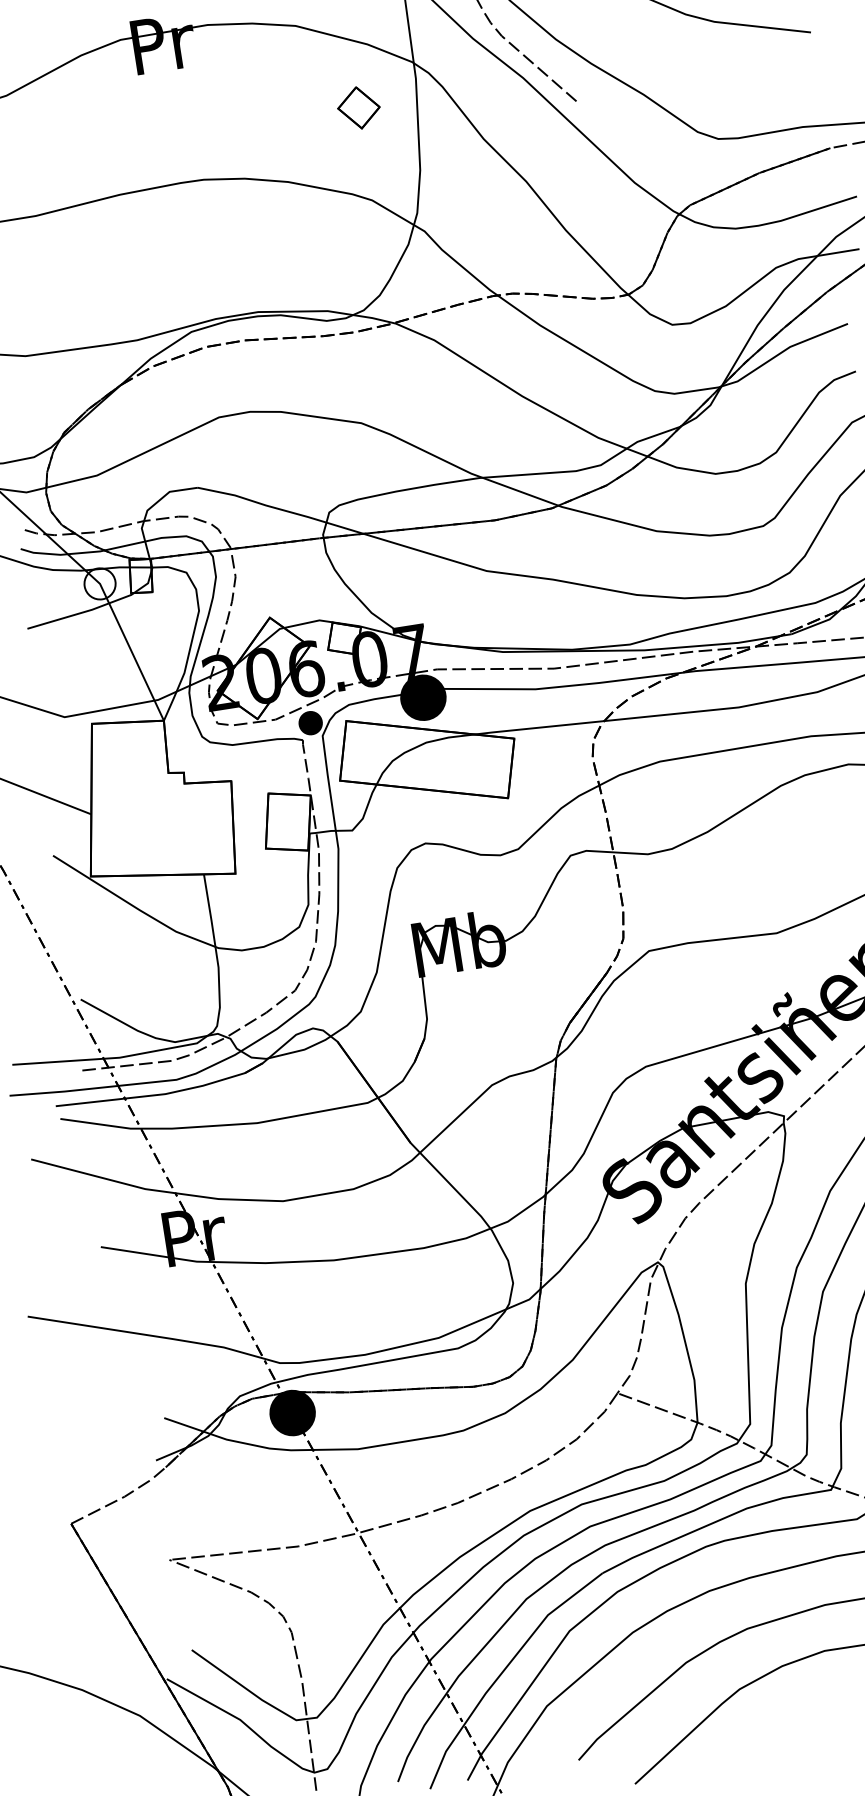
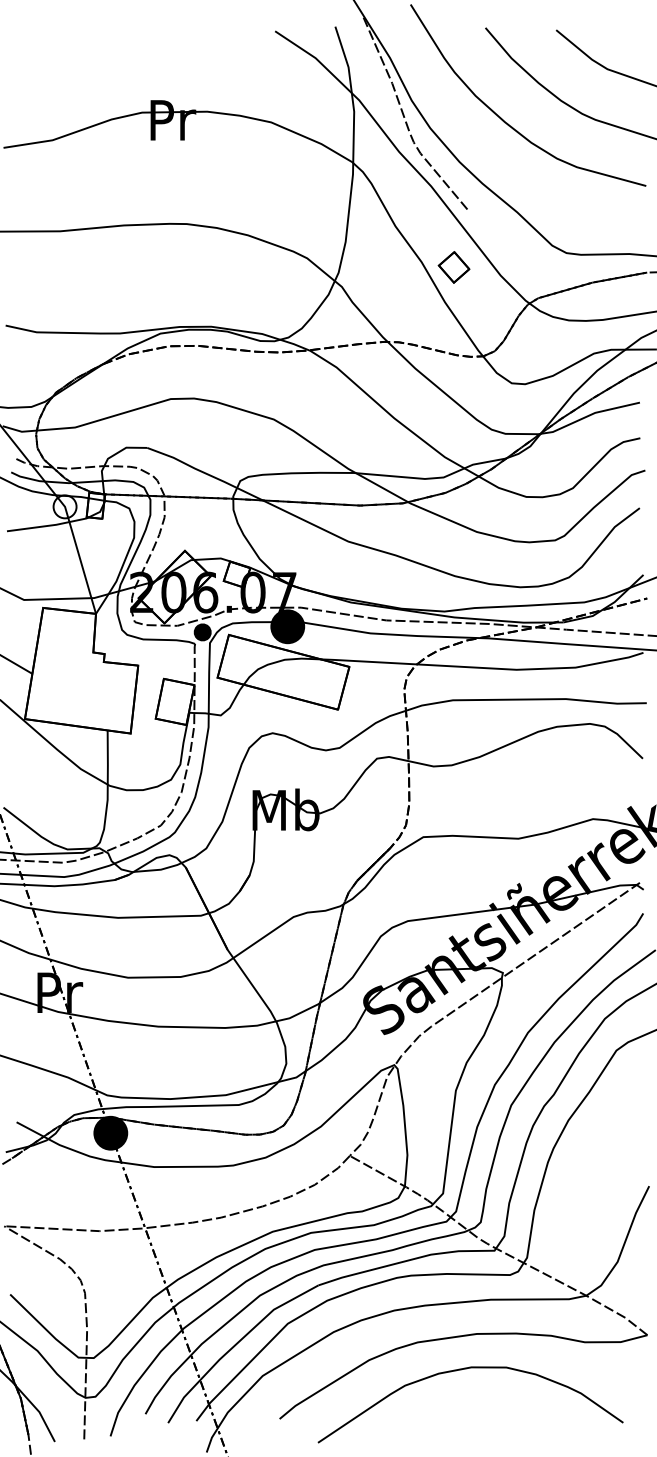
part: (358, 108) -> (453, 267), moved

